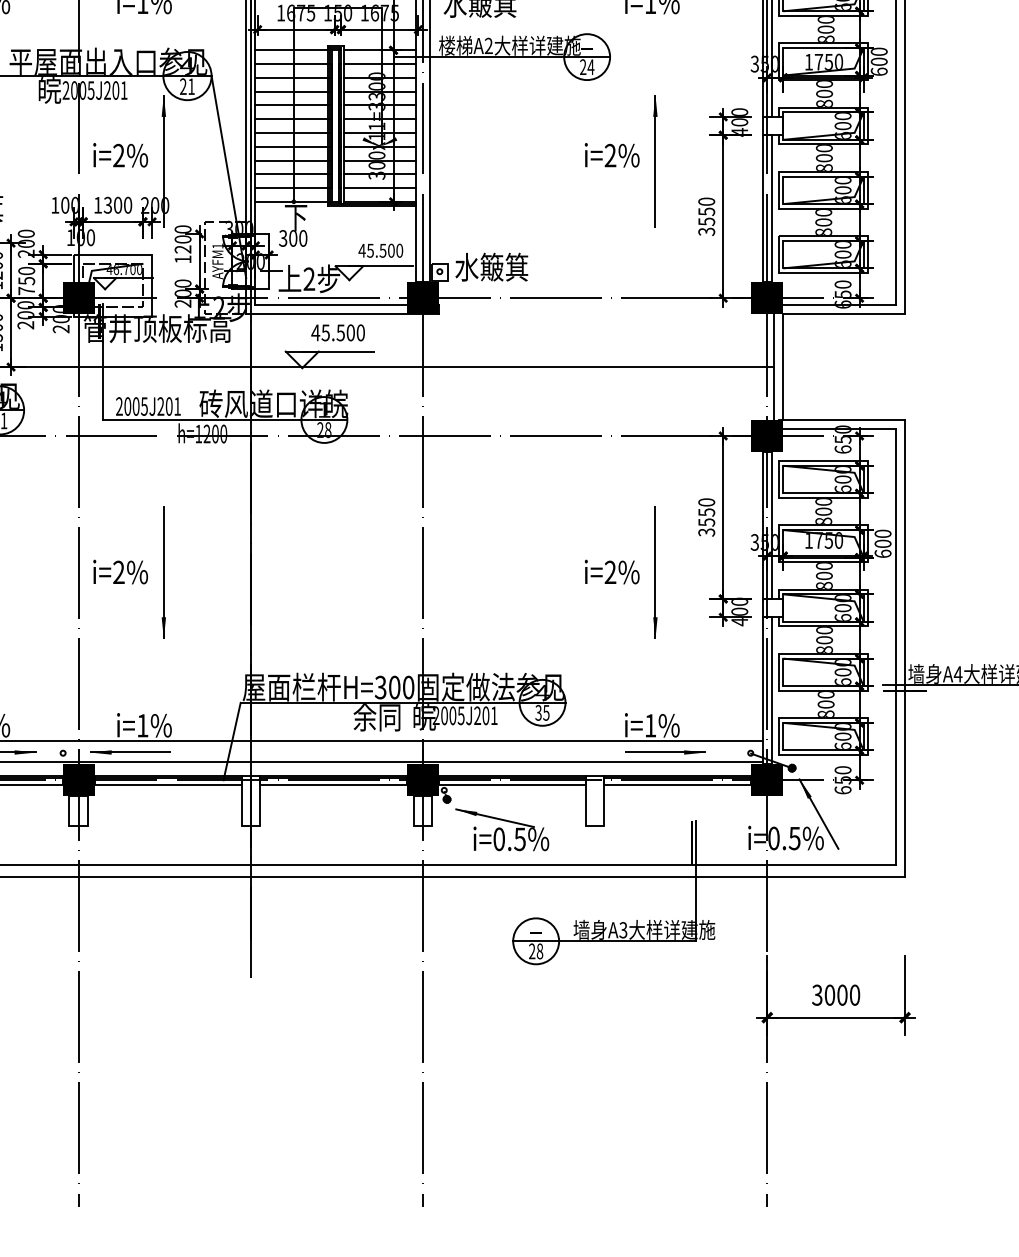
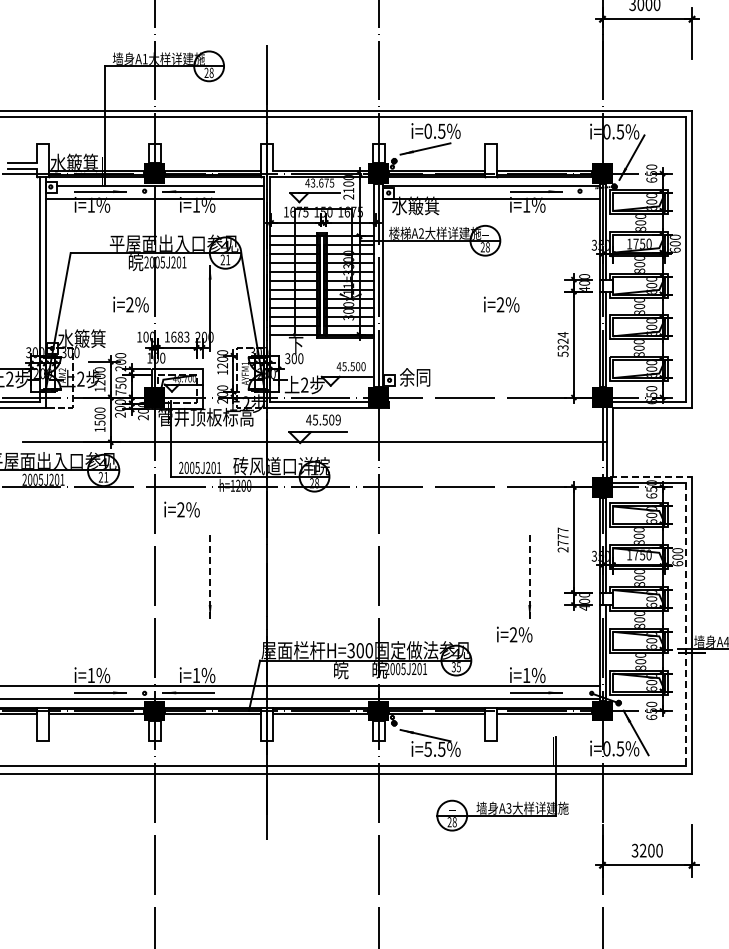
text: (590, 67) -> (487, 247), 24 -> 28
text: (119, 155) -> (130, 304), moved
part: (654, 161) -> (529, 308), removed
text: (118, 204) -> (180, 336), 1300 -> 1683
text: (705, 216) -> (562, 344), 3550 -> 5324
text: (490, 267) -> (422, 377), 水簸箕 -> 余同
text: (359, 332) -> (337, 419), 45.500 -> 45.509
line: (842, 419) -> (651, 476), solid -> dashed
text: (705, 516) -> (562, 539), 3550 -> 2777
text: (119, 571) -> (181, 509), moved
line: (164, 571) -> (210, 575), solid -> dashed
text: (611, 571) -> (514, 634), moved
line: (654, 571) -> (529, 575), solid -> dashed
line: (896, 647) -> (686, 624), solid -> dashed
text: (376, 718) -> (348, 670), 余同 -> 皖
text: (498, 838) -> (427, 748), i=0.5% -> i=5.5%
text: (830, 994) -> (643, 850), 3000 -> 3200

